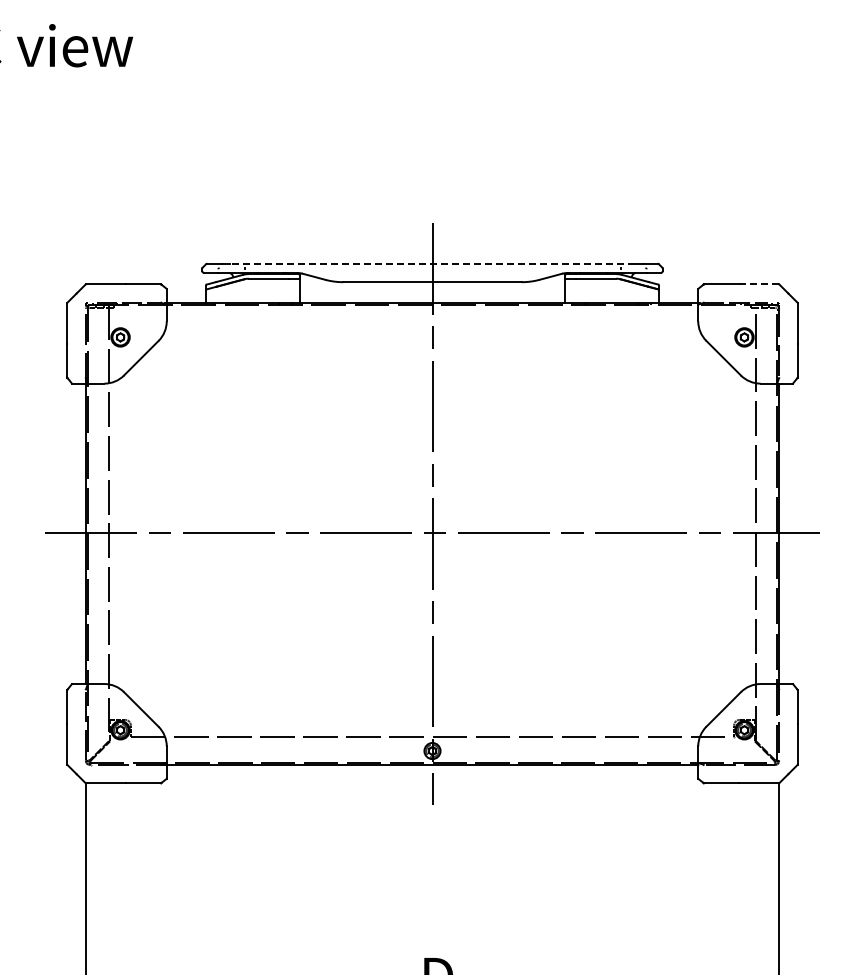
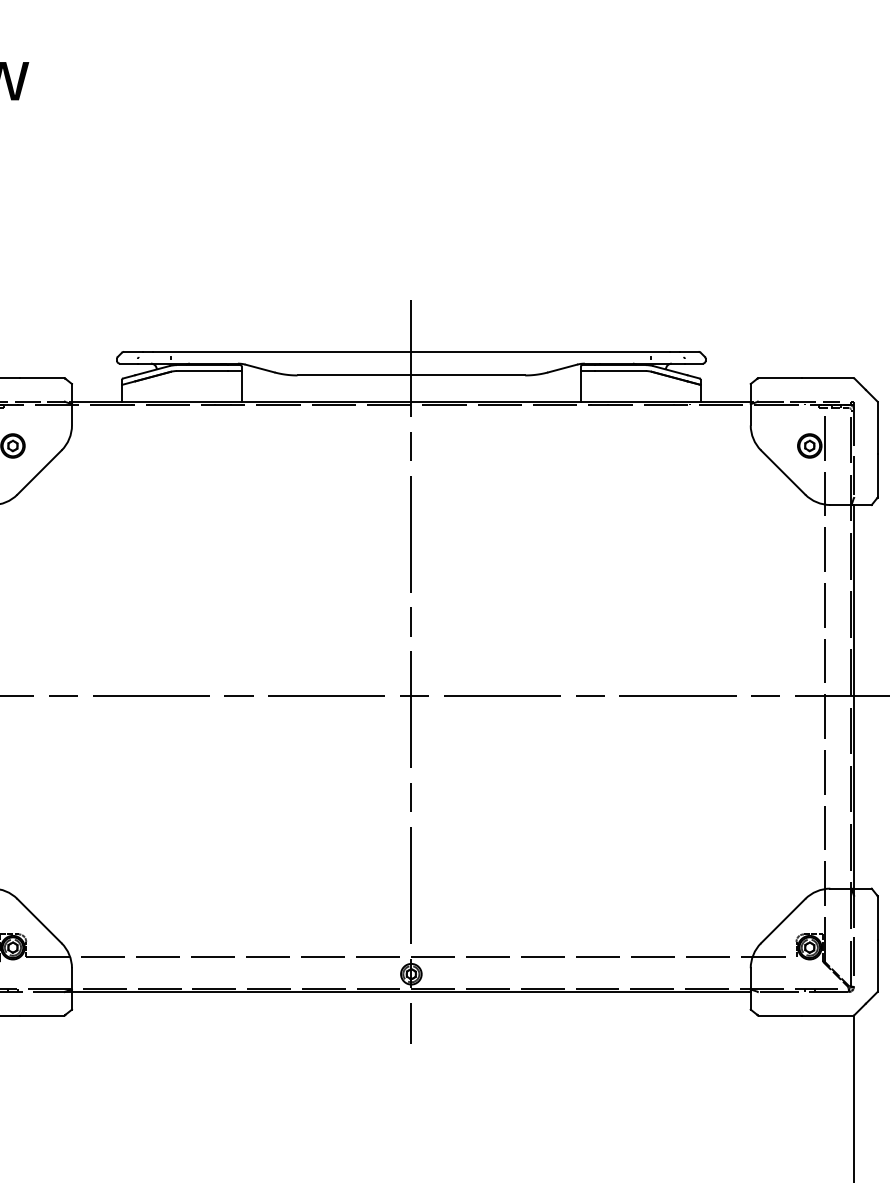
line: (432, 263) -> (411, 351), dashed -> solid
line: (759, 284) -> (828, 378), dashed -> solid

